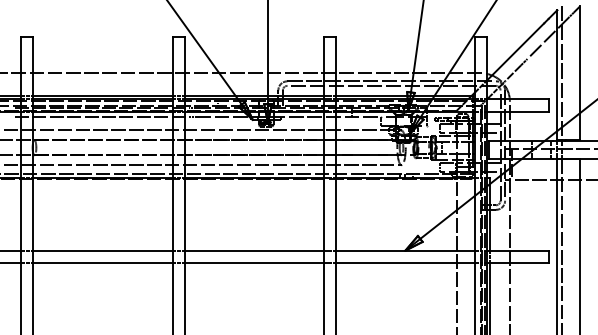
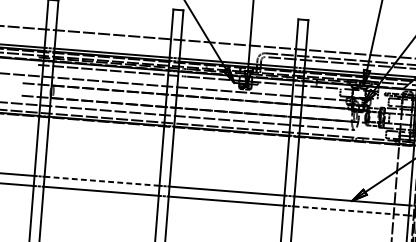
line: (102, 250) -> (101, 181), solid -> dashed
line: (405, 262) -> (351, 210), solid -> dashed

